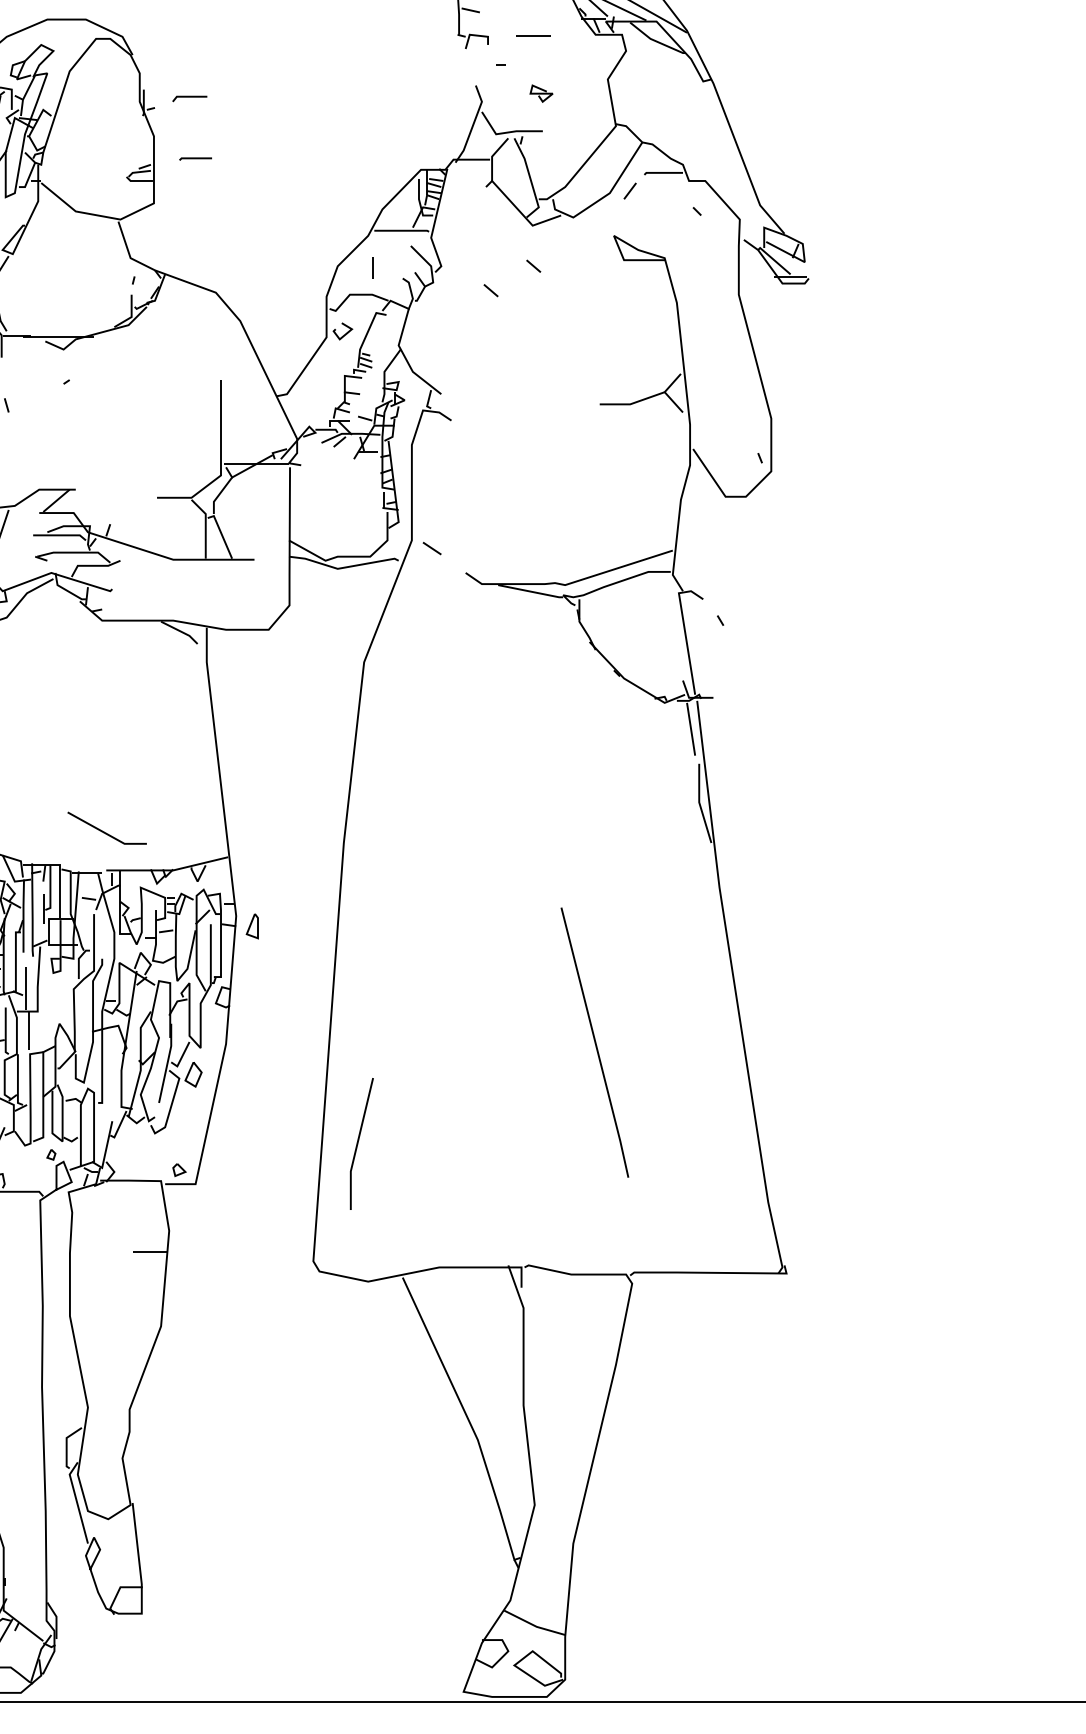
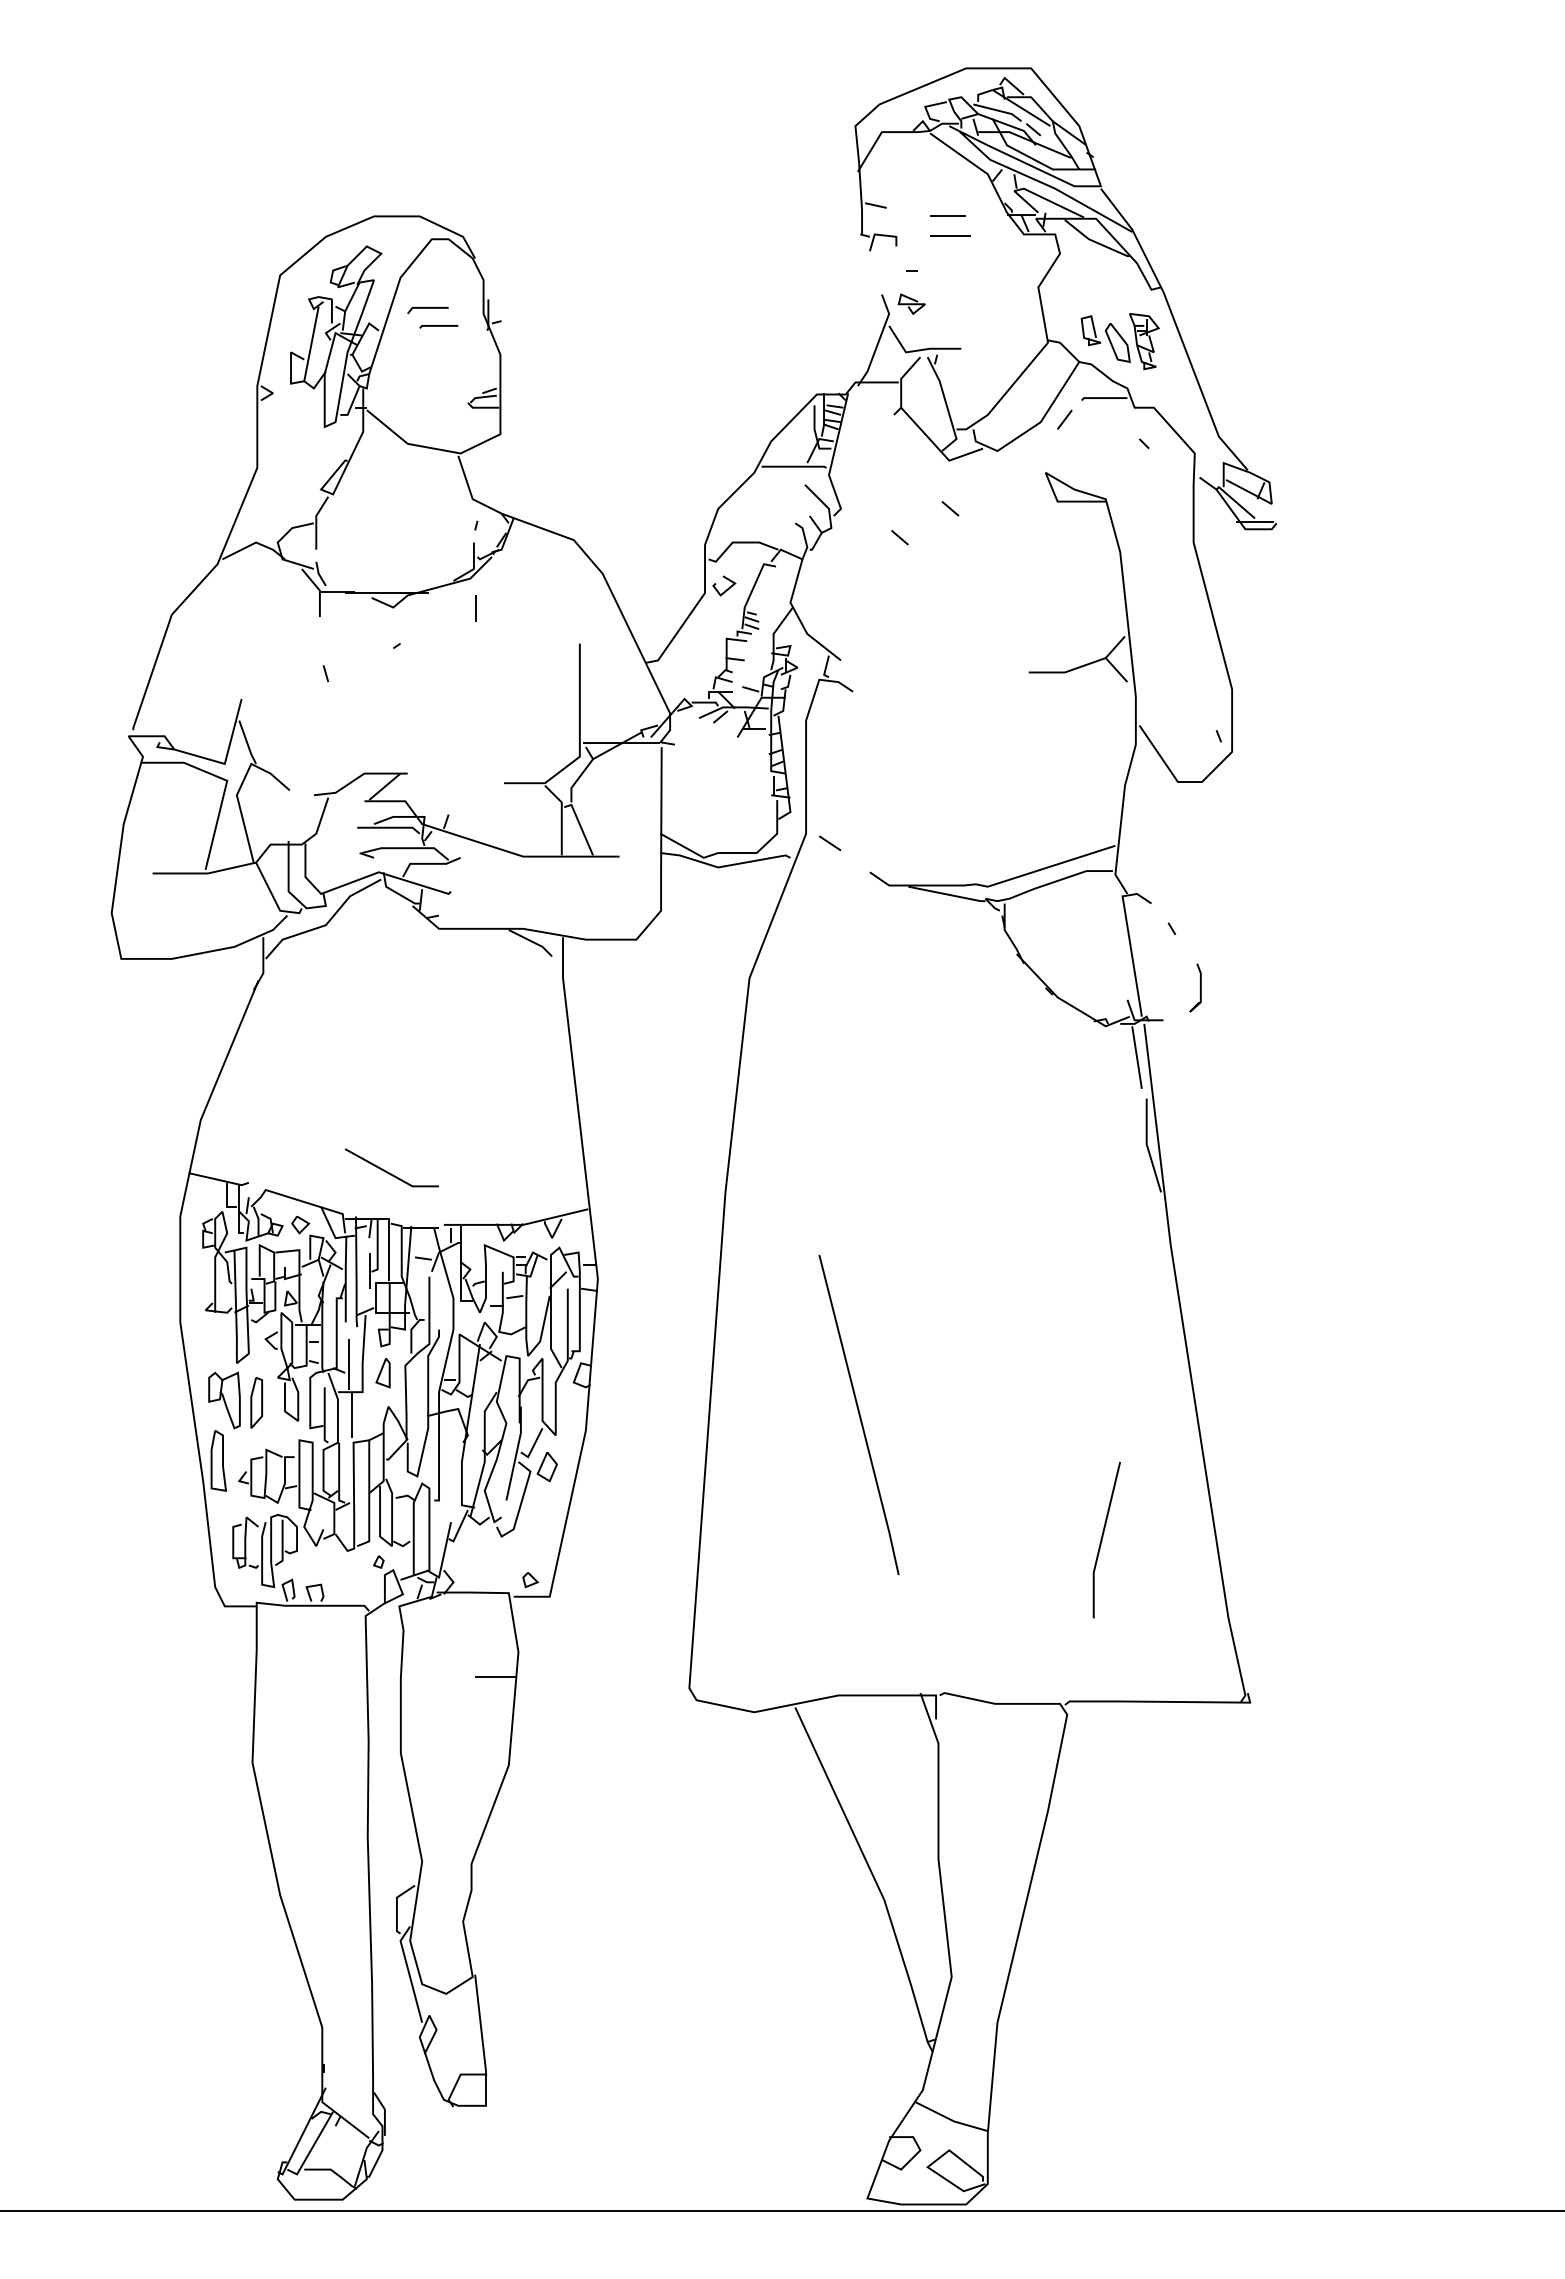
line: (531, 18) -> (947, 215), added
curve: (541, 93) -> (911, 303), moved
line: (189, 97) -> (427, 308), moved
part: (676, 125) -> (1119, 341), added
line: (195, 158) -> (438, 326), moved
line: (372, 267) -> (475, 608), moved
line: (744, 670) -> (1200, 987), added
line: (105, 832) -> (389, 1172), moved
part: (251, 926) -> (382, 1373), moved
line: (594, 1043) -> (858, 1415), moved
line: (359, 1141) -> (1103, 1537), moved

